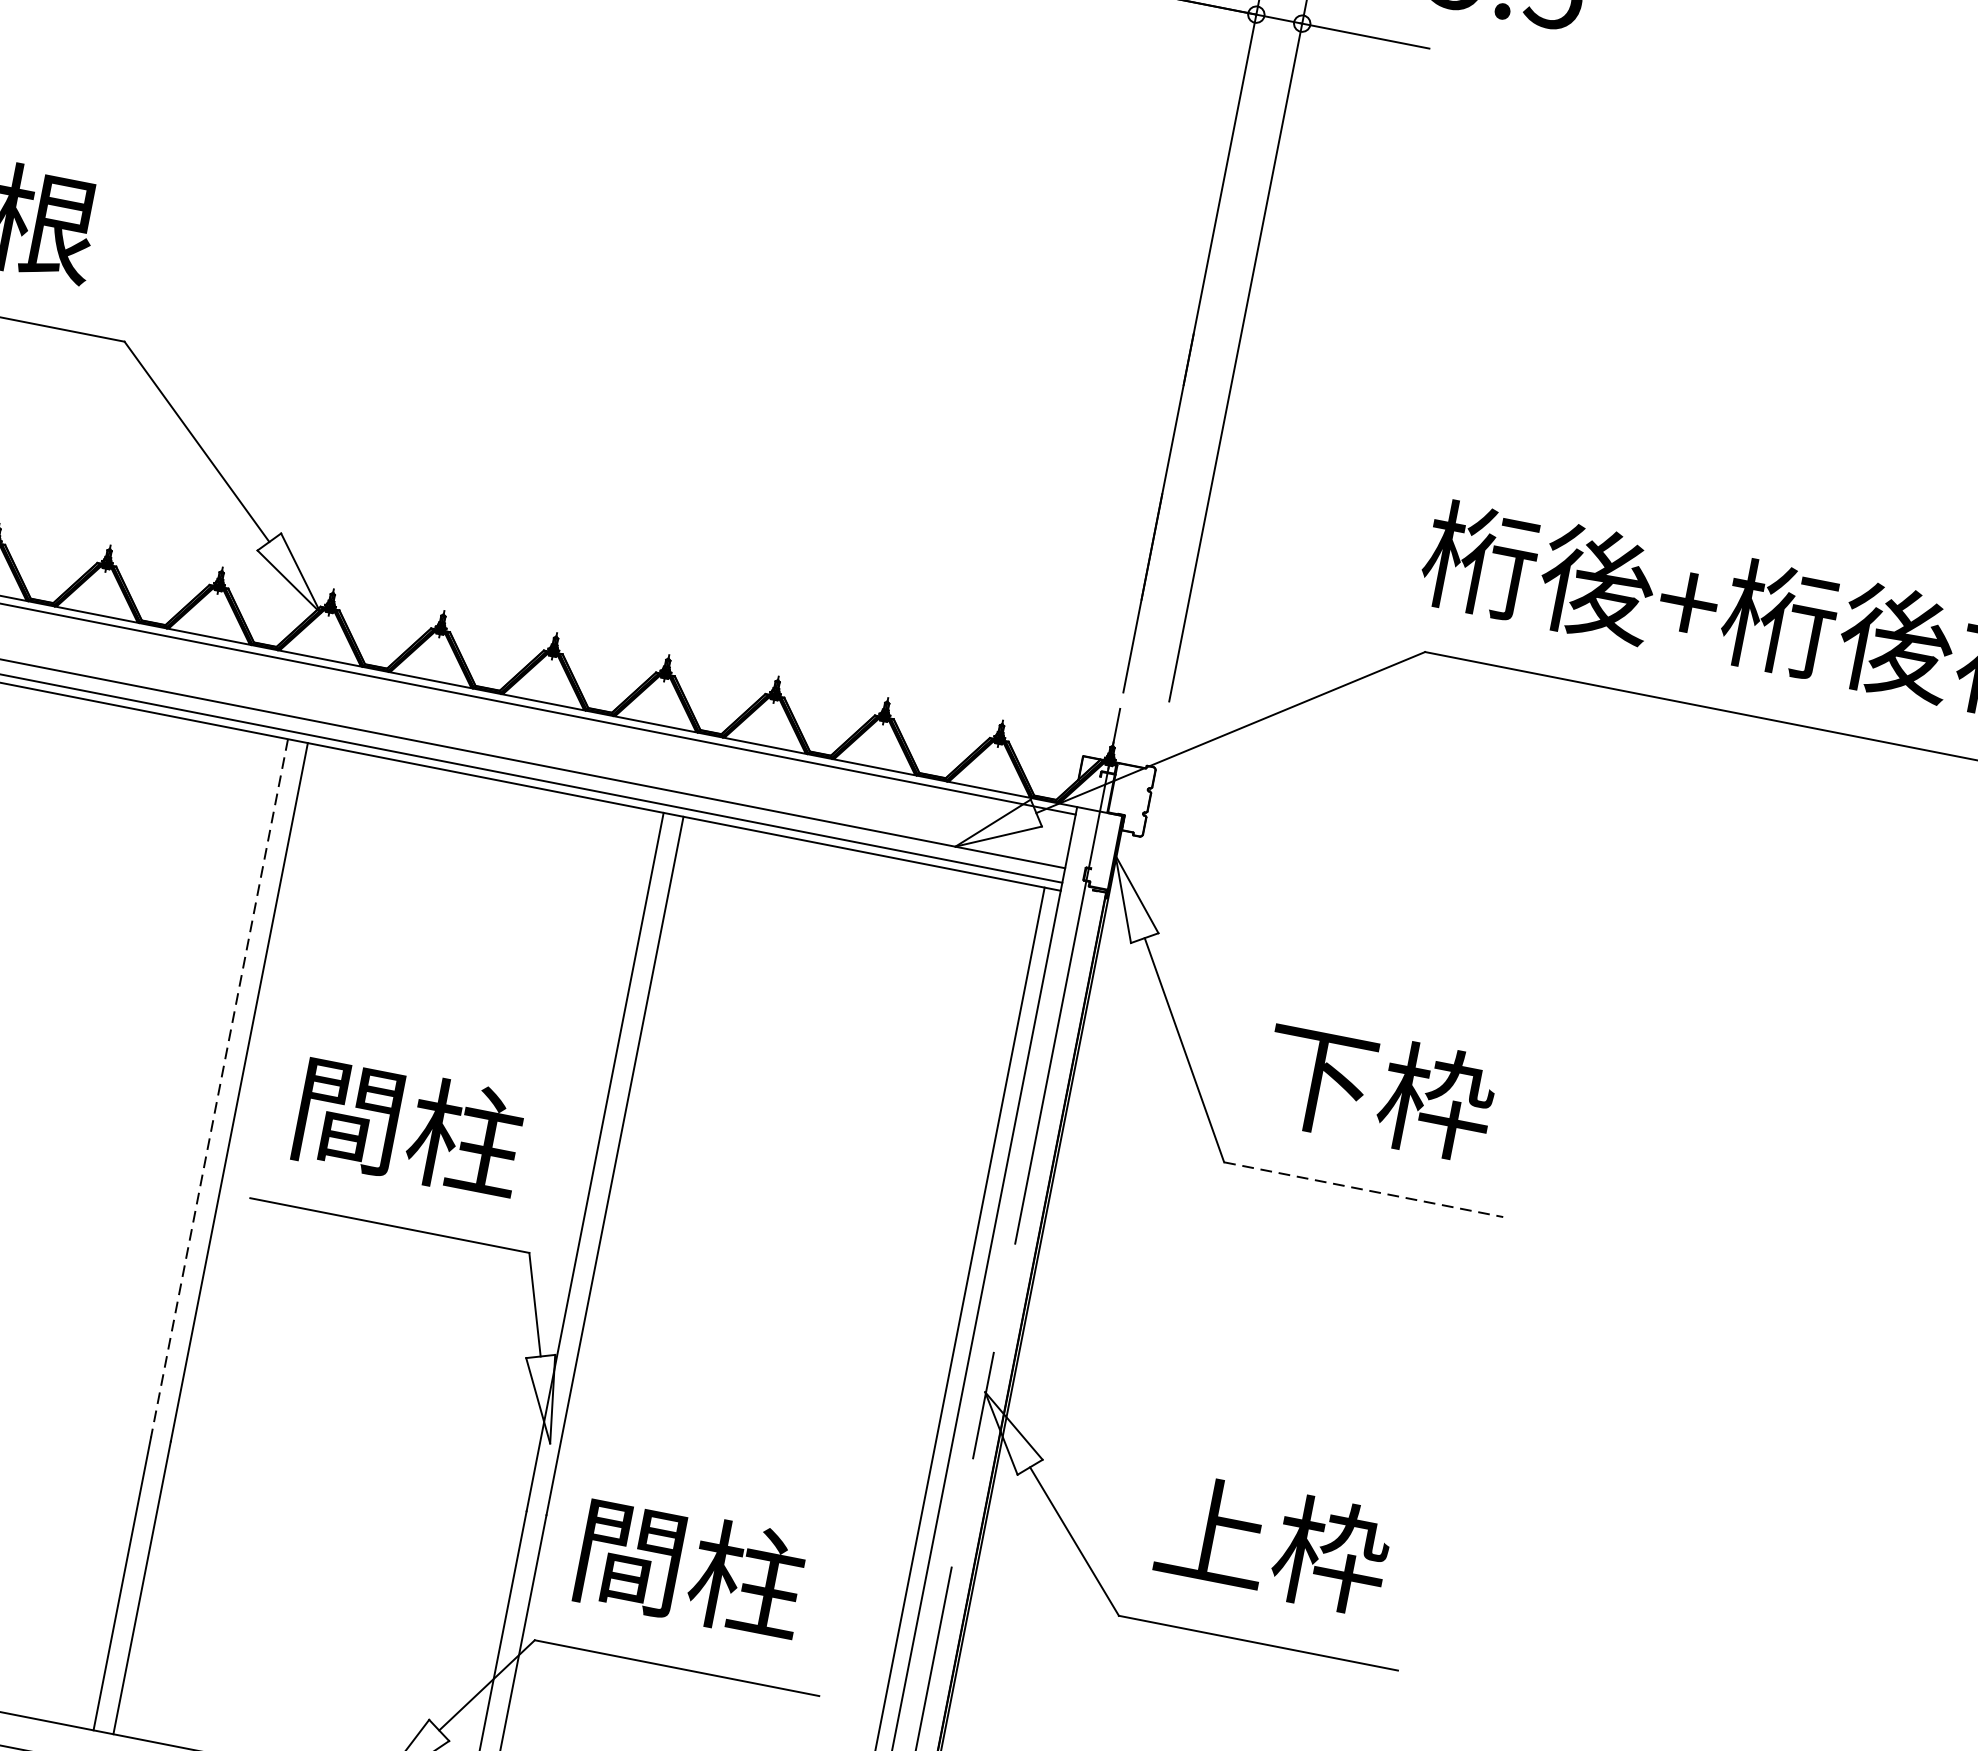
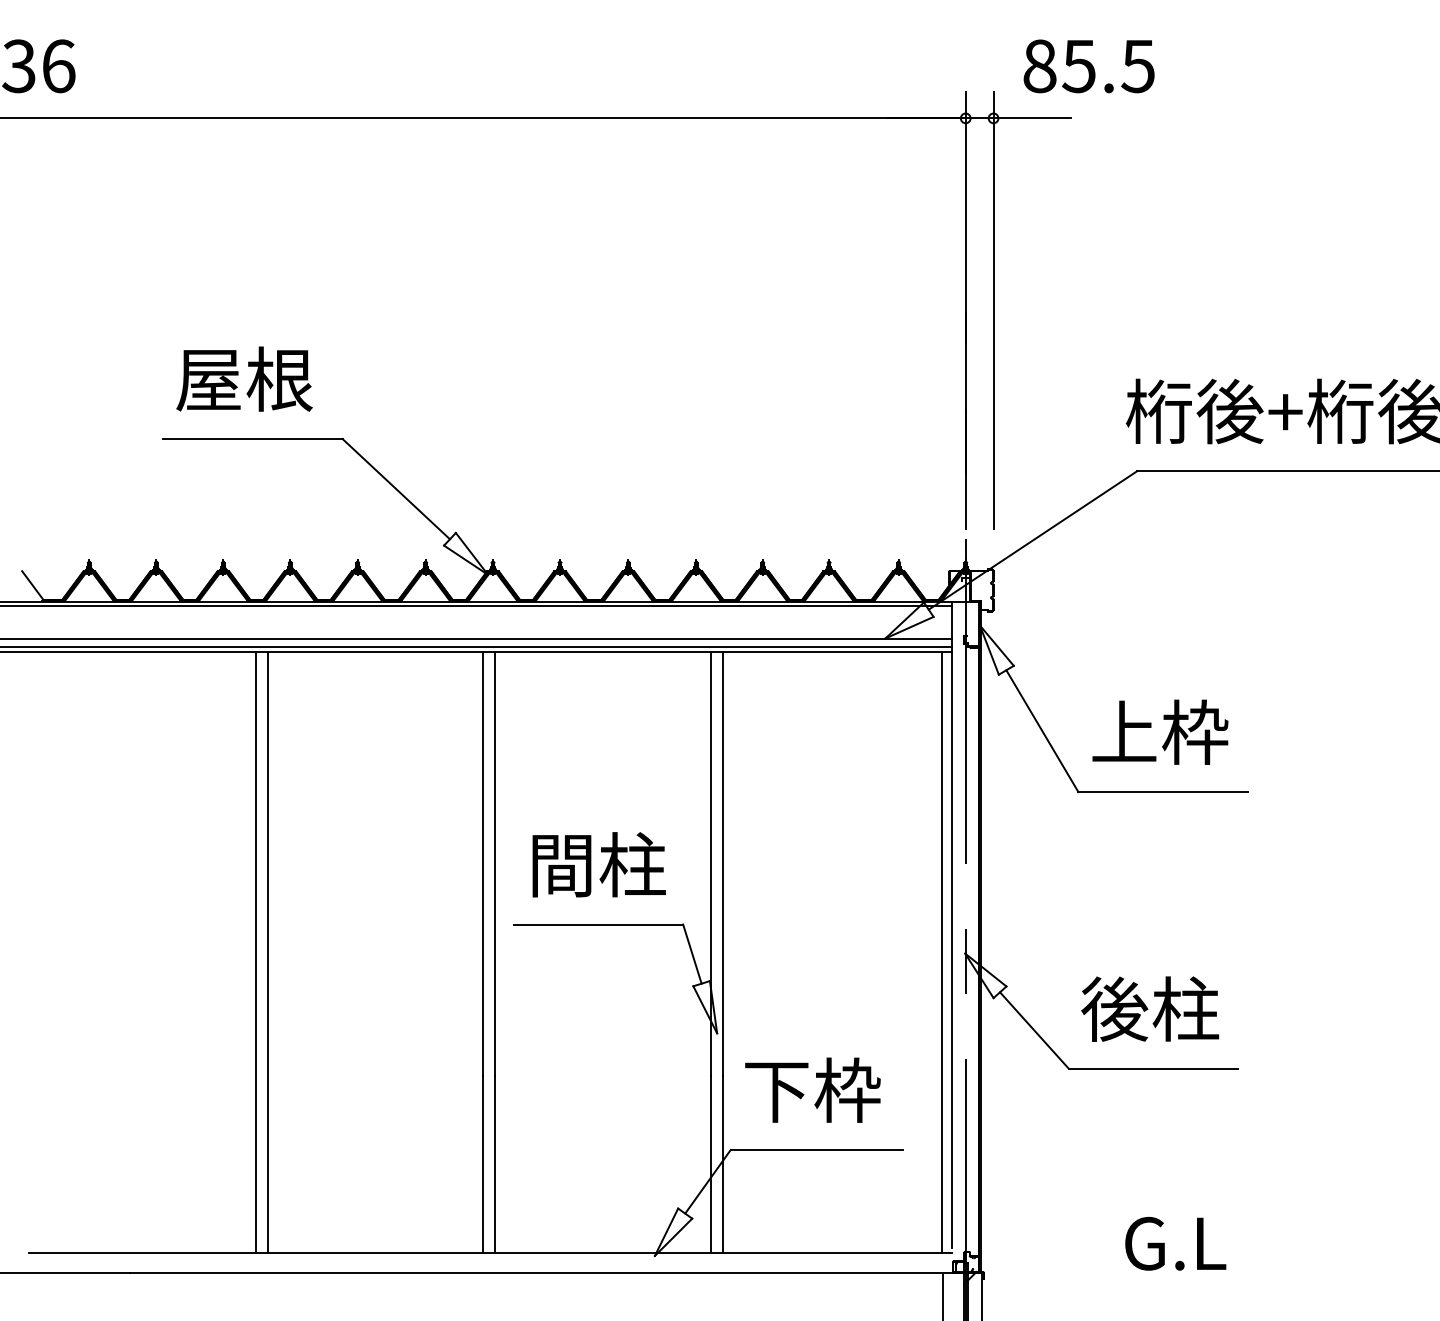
text: (1319, 1079) -> (1124, 732), 下枠 -> 上枠
line: (219, 1087) -> (483, 863), dashed -> solid
line: (1362, 1190) -> (1162, 792), dashed -> solid
text: (1273, 1542) -> (1150, 1008), 上枠 -> 後柱
text: (689, 1566) -> (812, 1089), 間柱 -> 下枠

